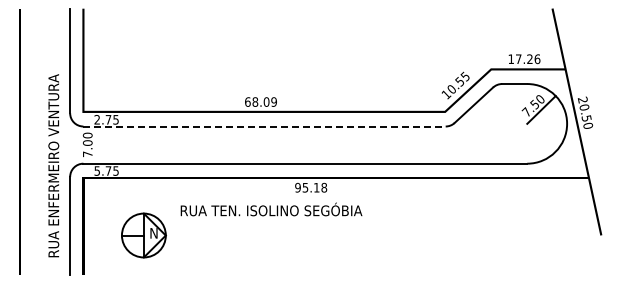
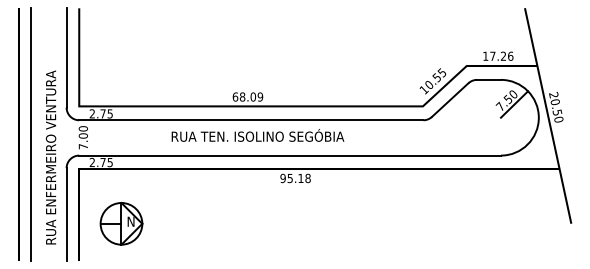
line: (265, 126) -> (252, 120), dashed -> solid
line: (32, 141) -> (30, 134), added
text: (96, 170) -> (91, 162), 5.75 -> 2.75
text: (271, 209) -> (257, 135), moved
part: (143, 235) -> (121, 223), moved

